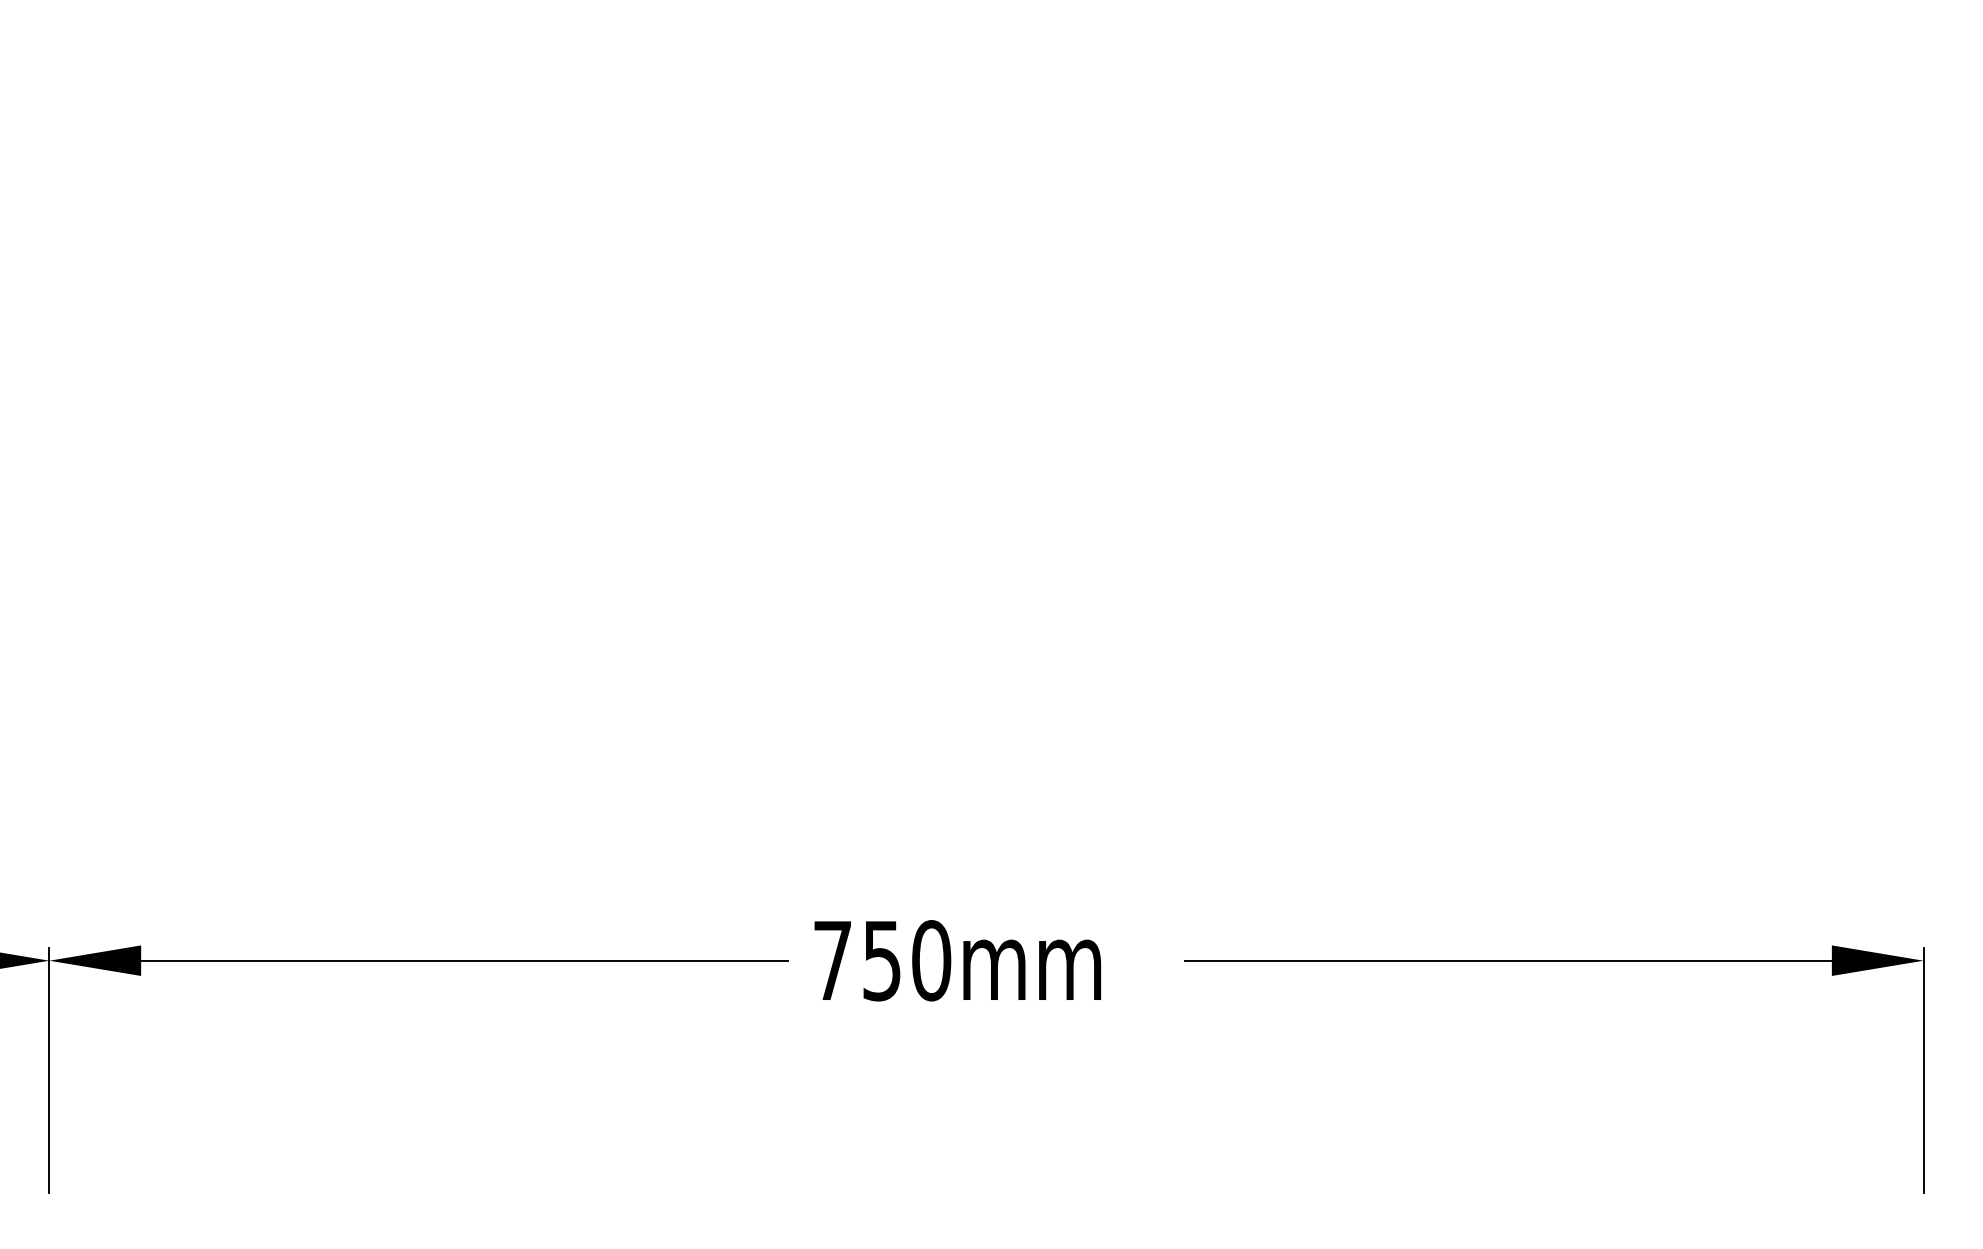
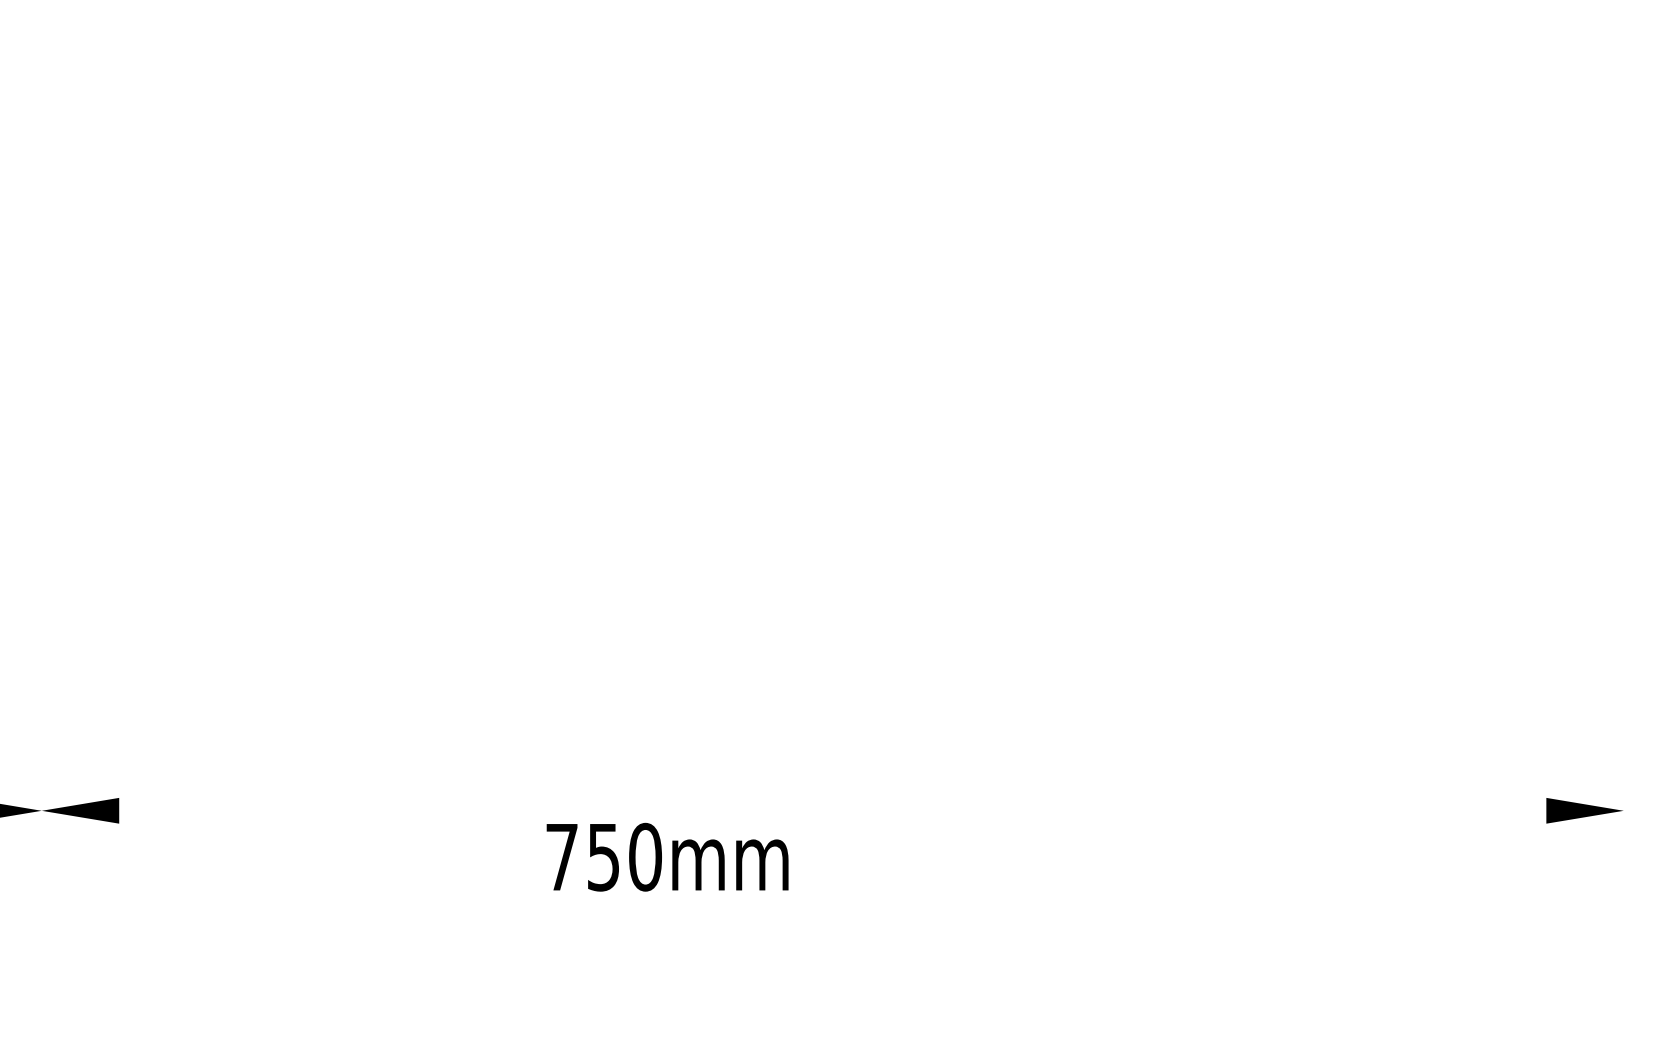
line: (464, 960) -> (392, 810), removed
text: (957, 960) -> (667, 857), moved
line: (1507, 960) -> (1272, 810), removed
line: (49, 1070) -> (41, 903), removed
line: (1923, 1070) -> (1623, 903), removed

